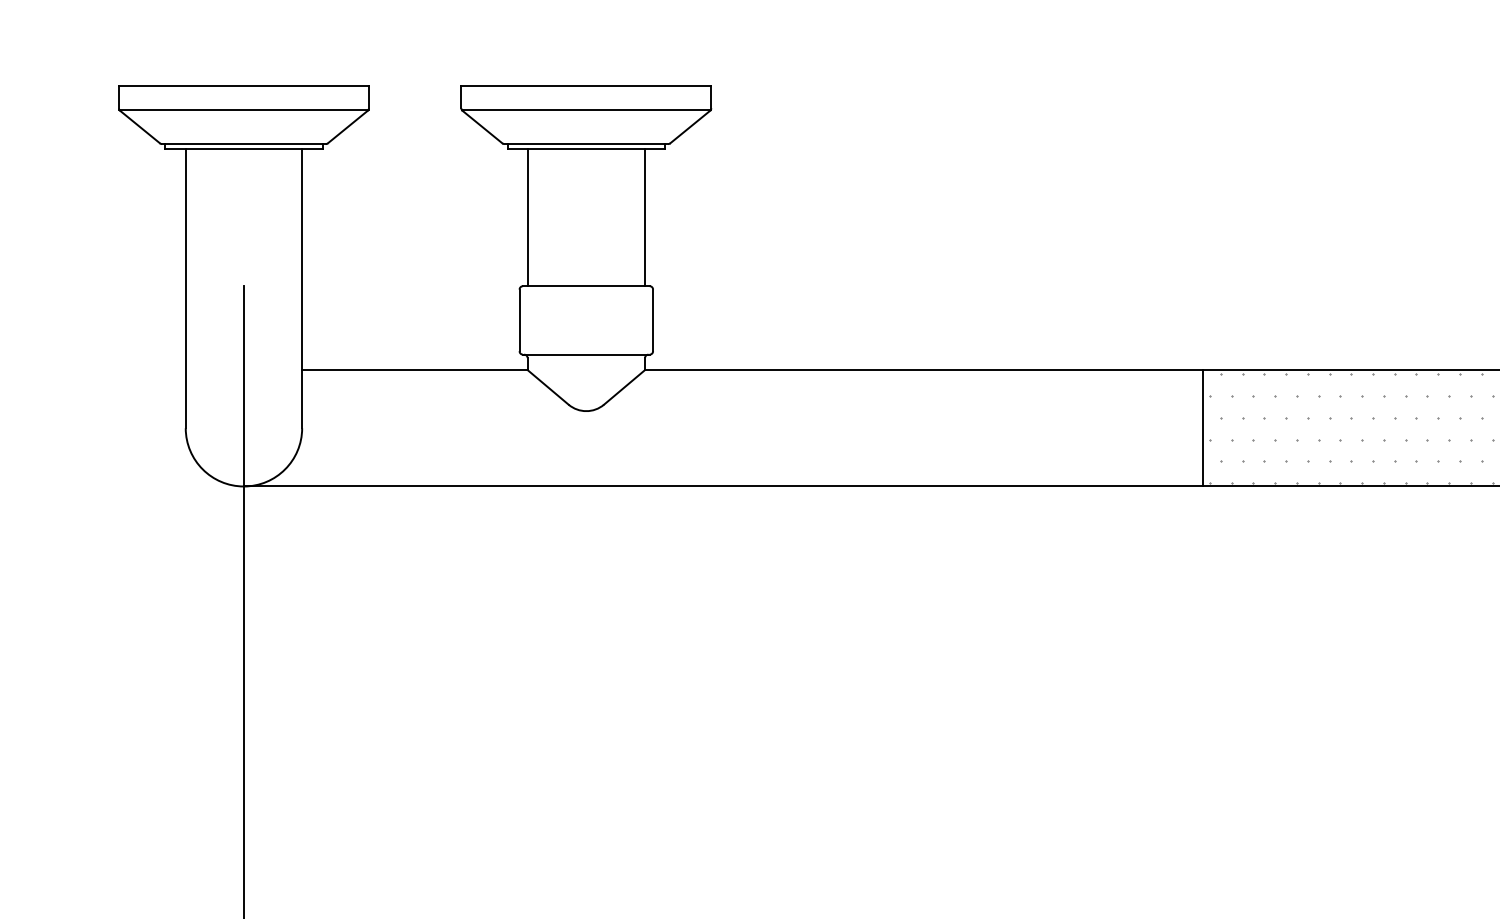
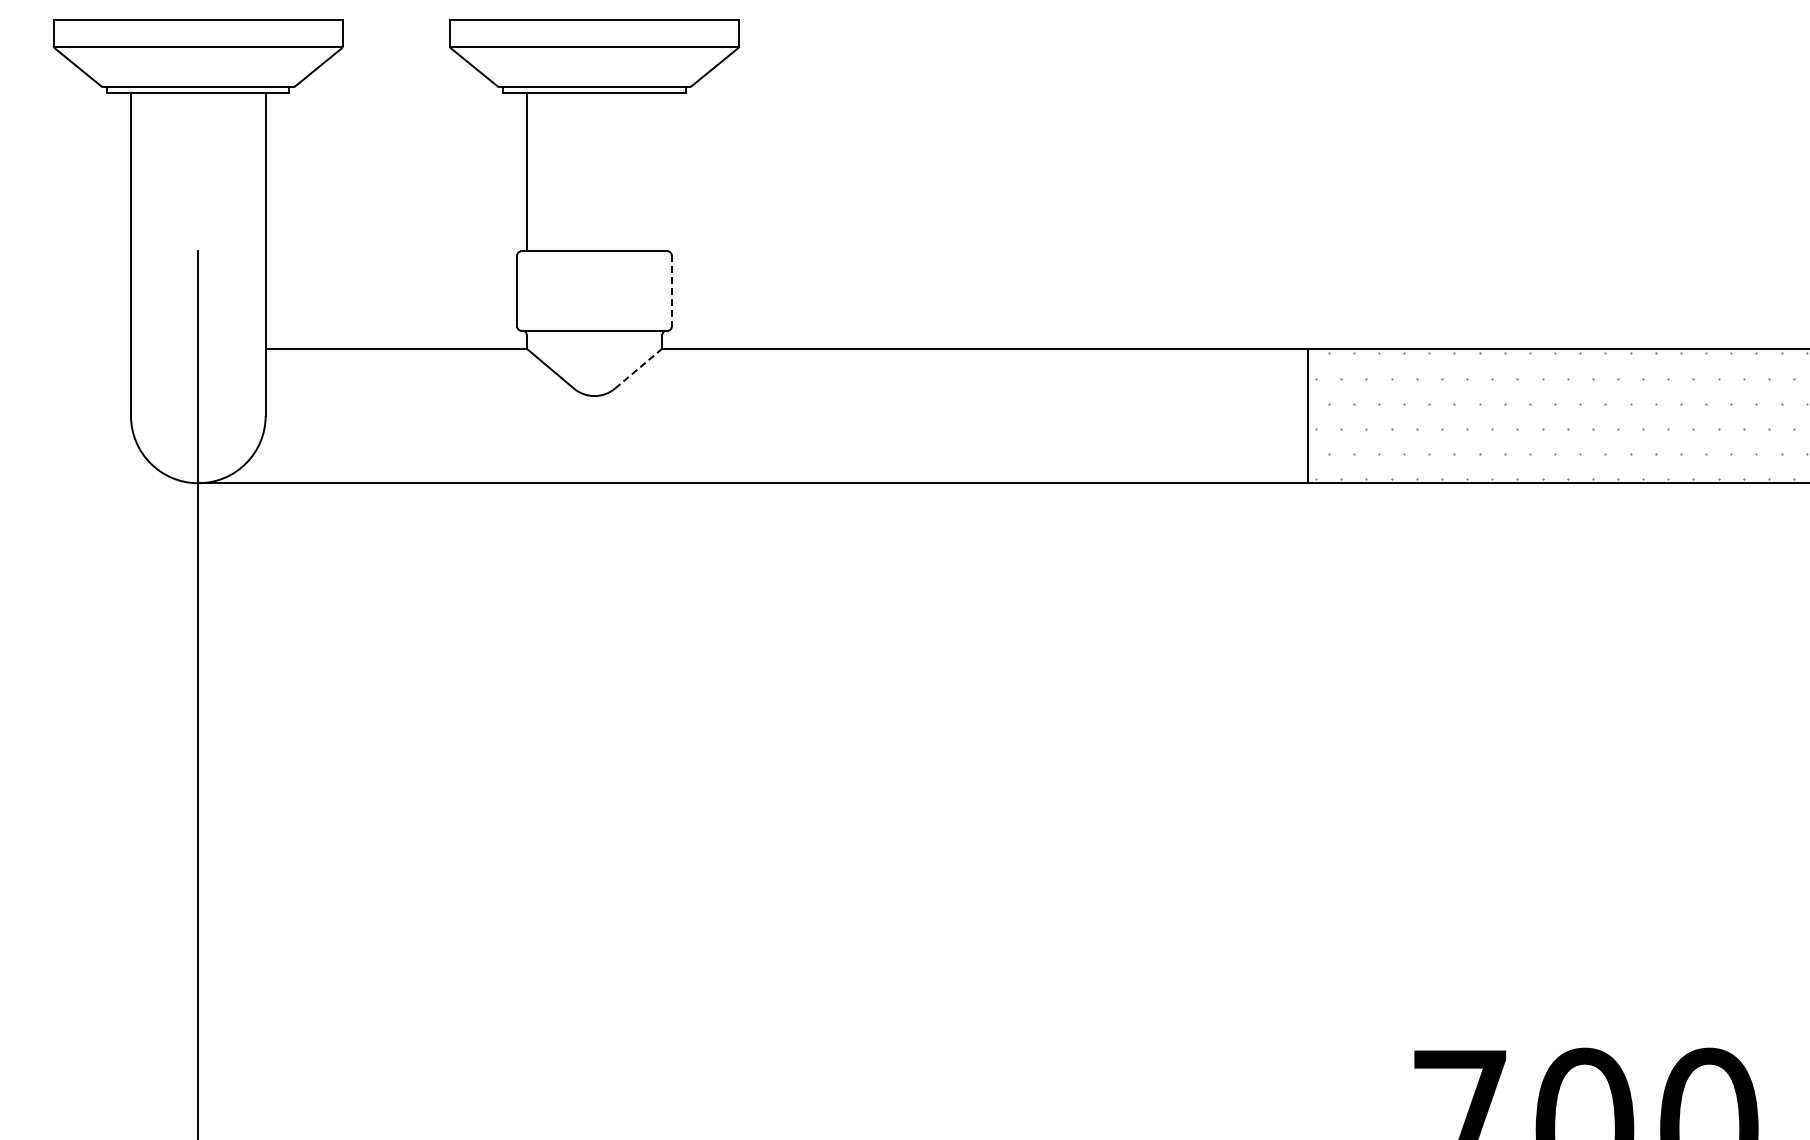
line: (644, 217) -> (661, 172), removed
line: (652, 320) -> (671, 291), solid -> dashed
line: (624, 387) -> (638, 368), solid -> dashed

